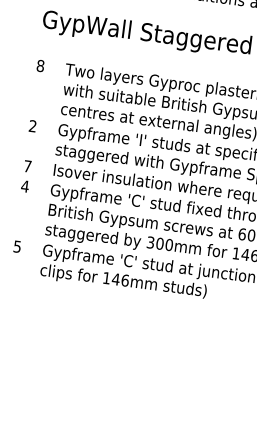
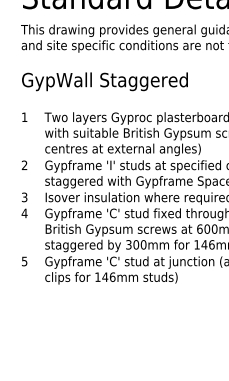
text: (40, 66) -> (24, 117), 8 -> 1
text: (27, 166) -> (24, 197), 7 -> 3

